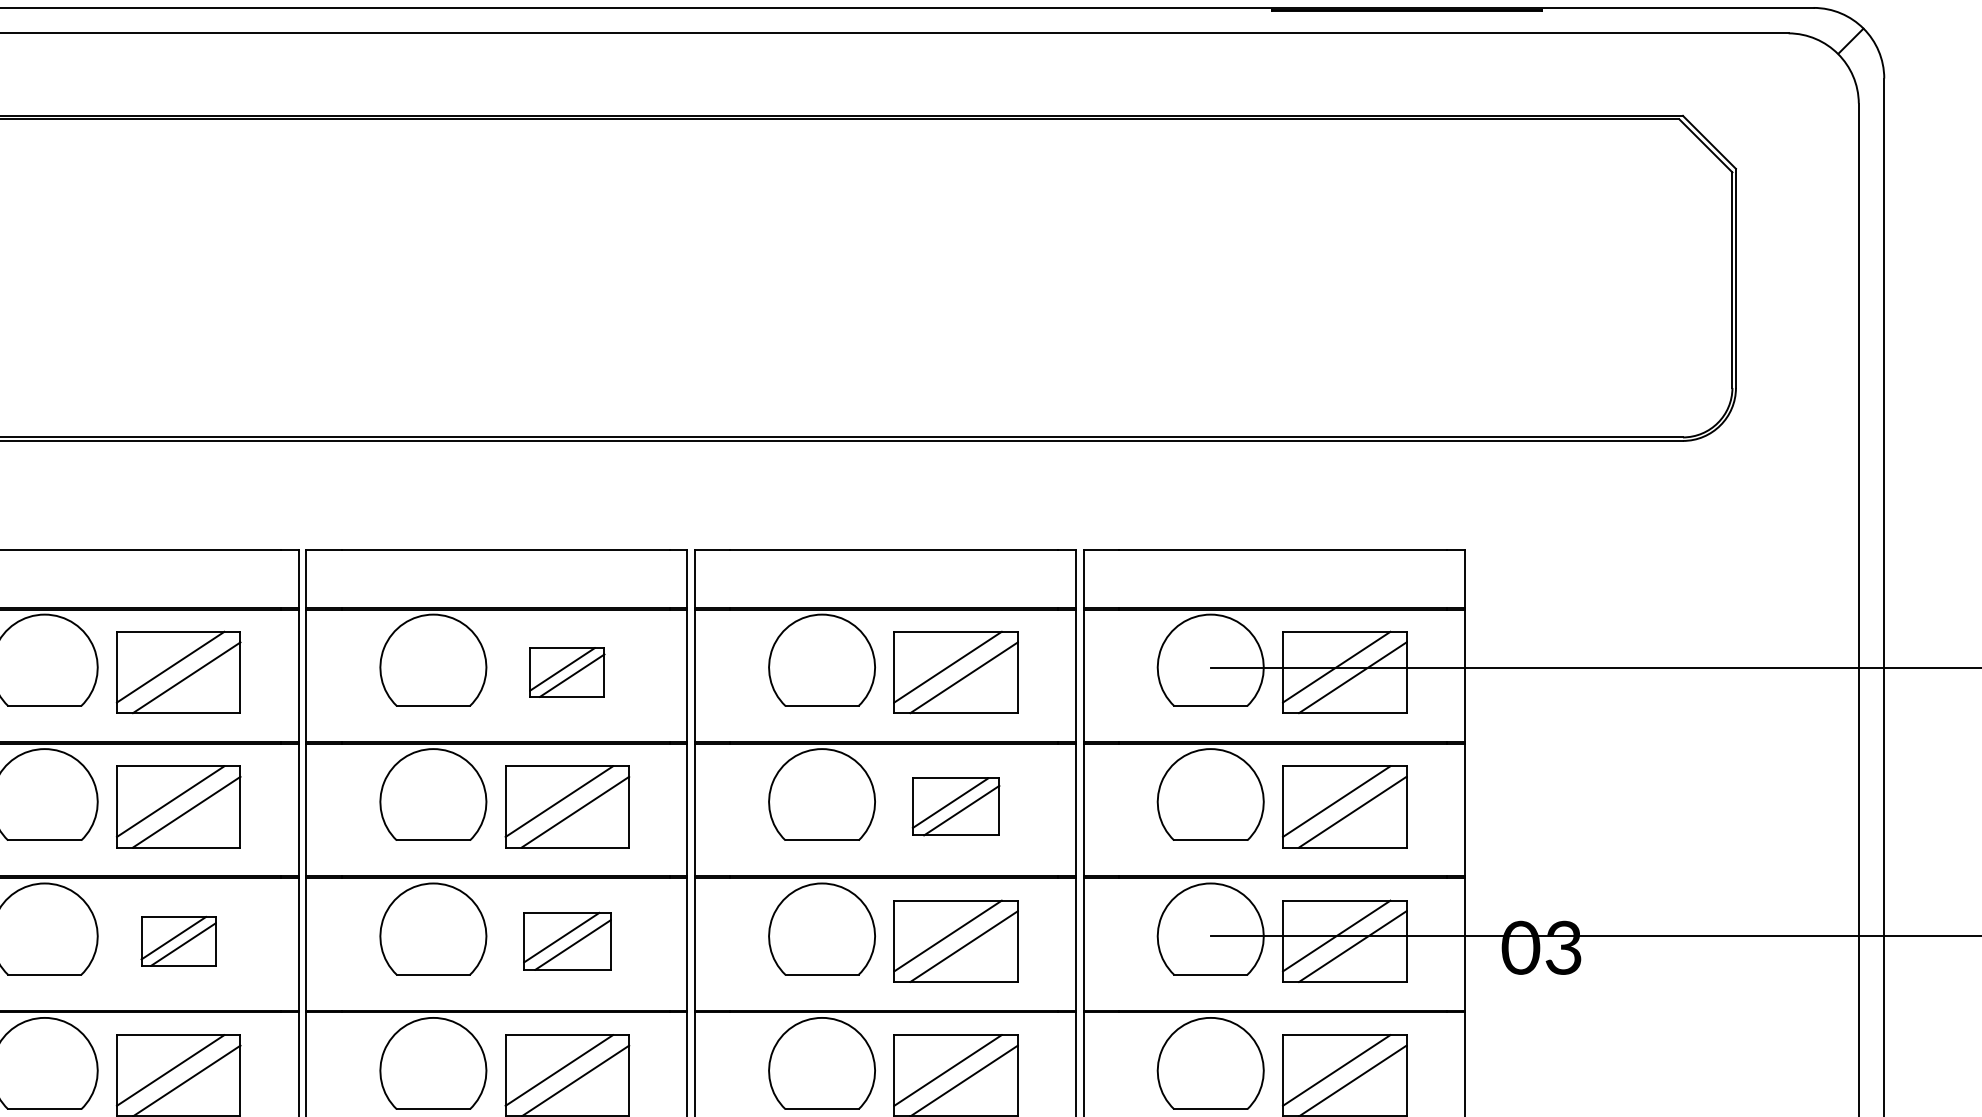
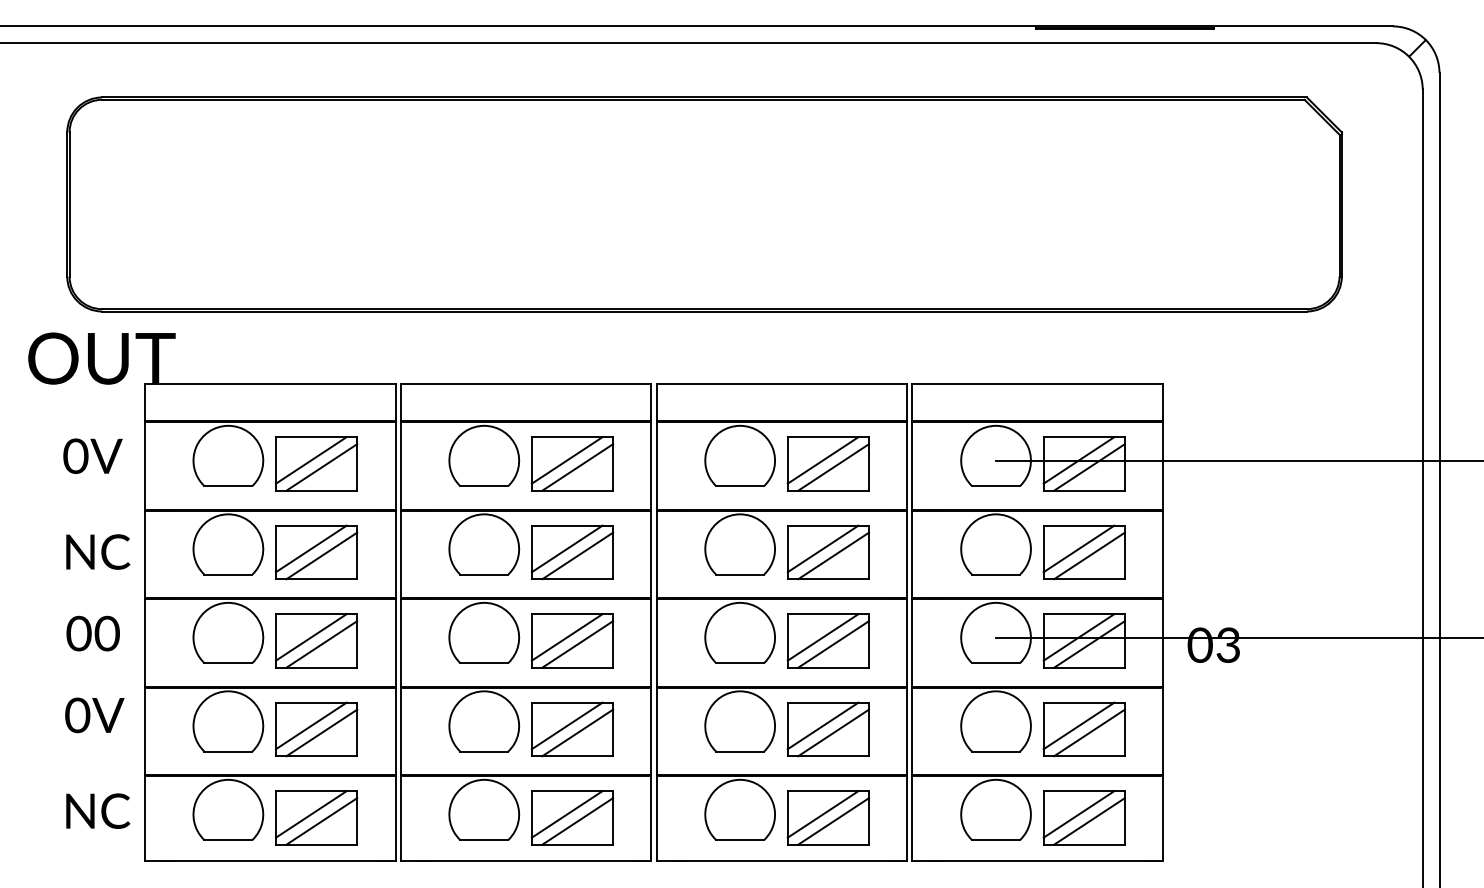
part: (567, 671) -> (572, 463), size x1.67
part: (956, 807) -> (828, 552), size x1.43
part: (178, 940) -> (316, 640), size x1.67
part: (567, 940) -> (572, 640), size x1.43

